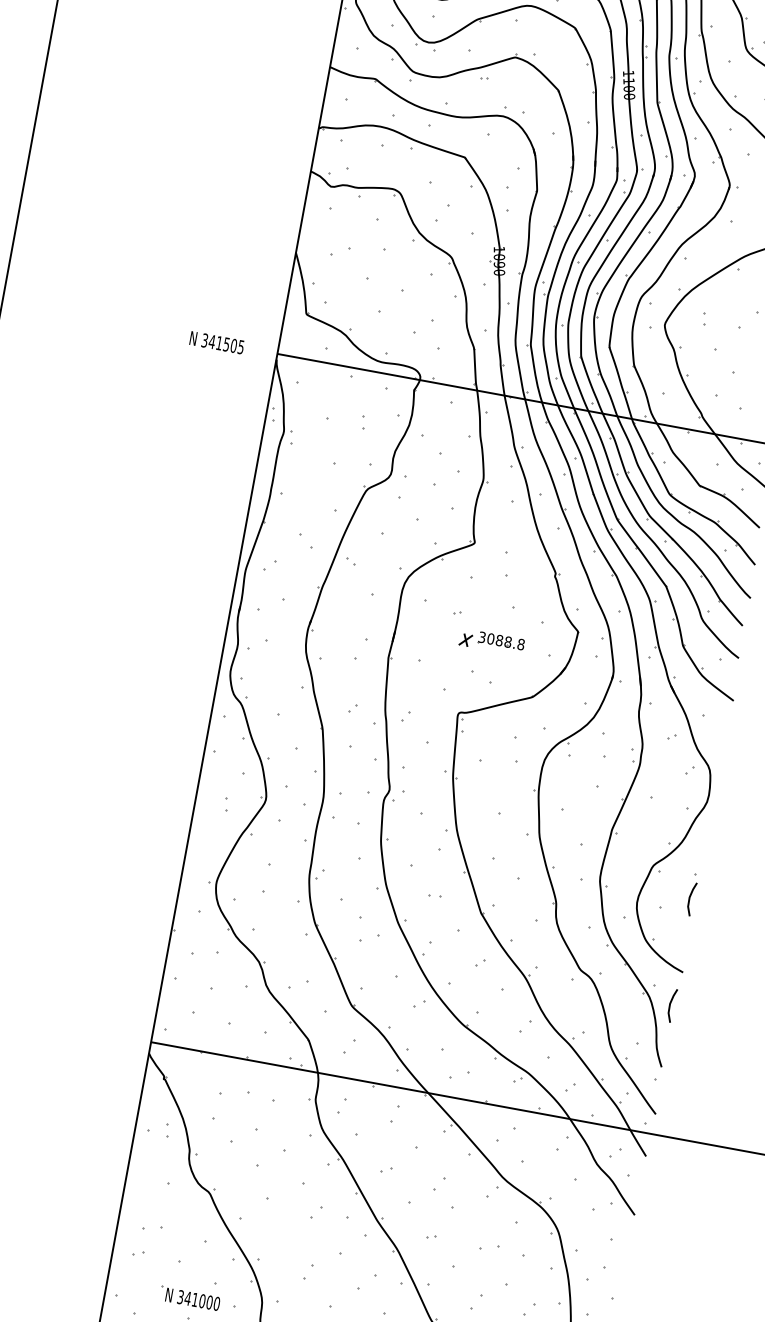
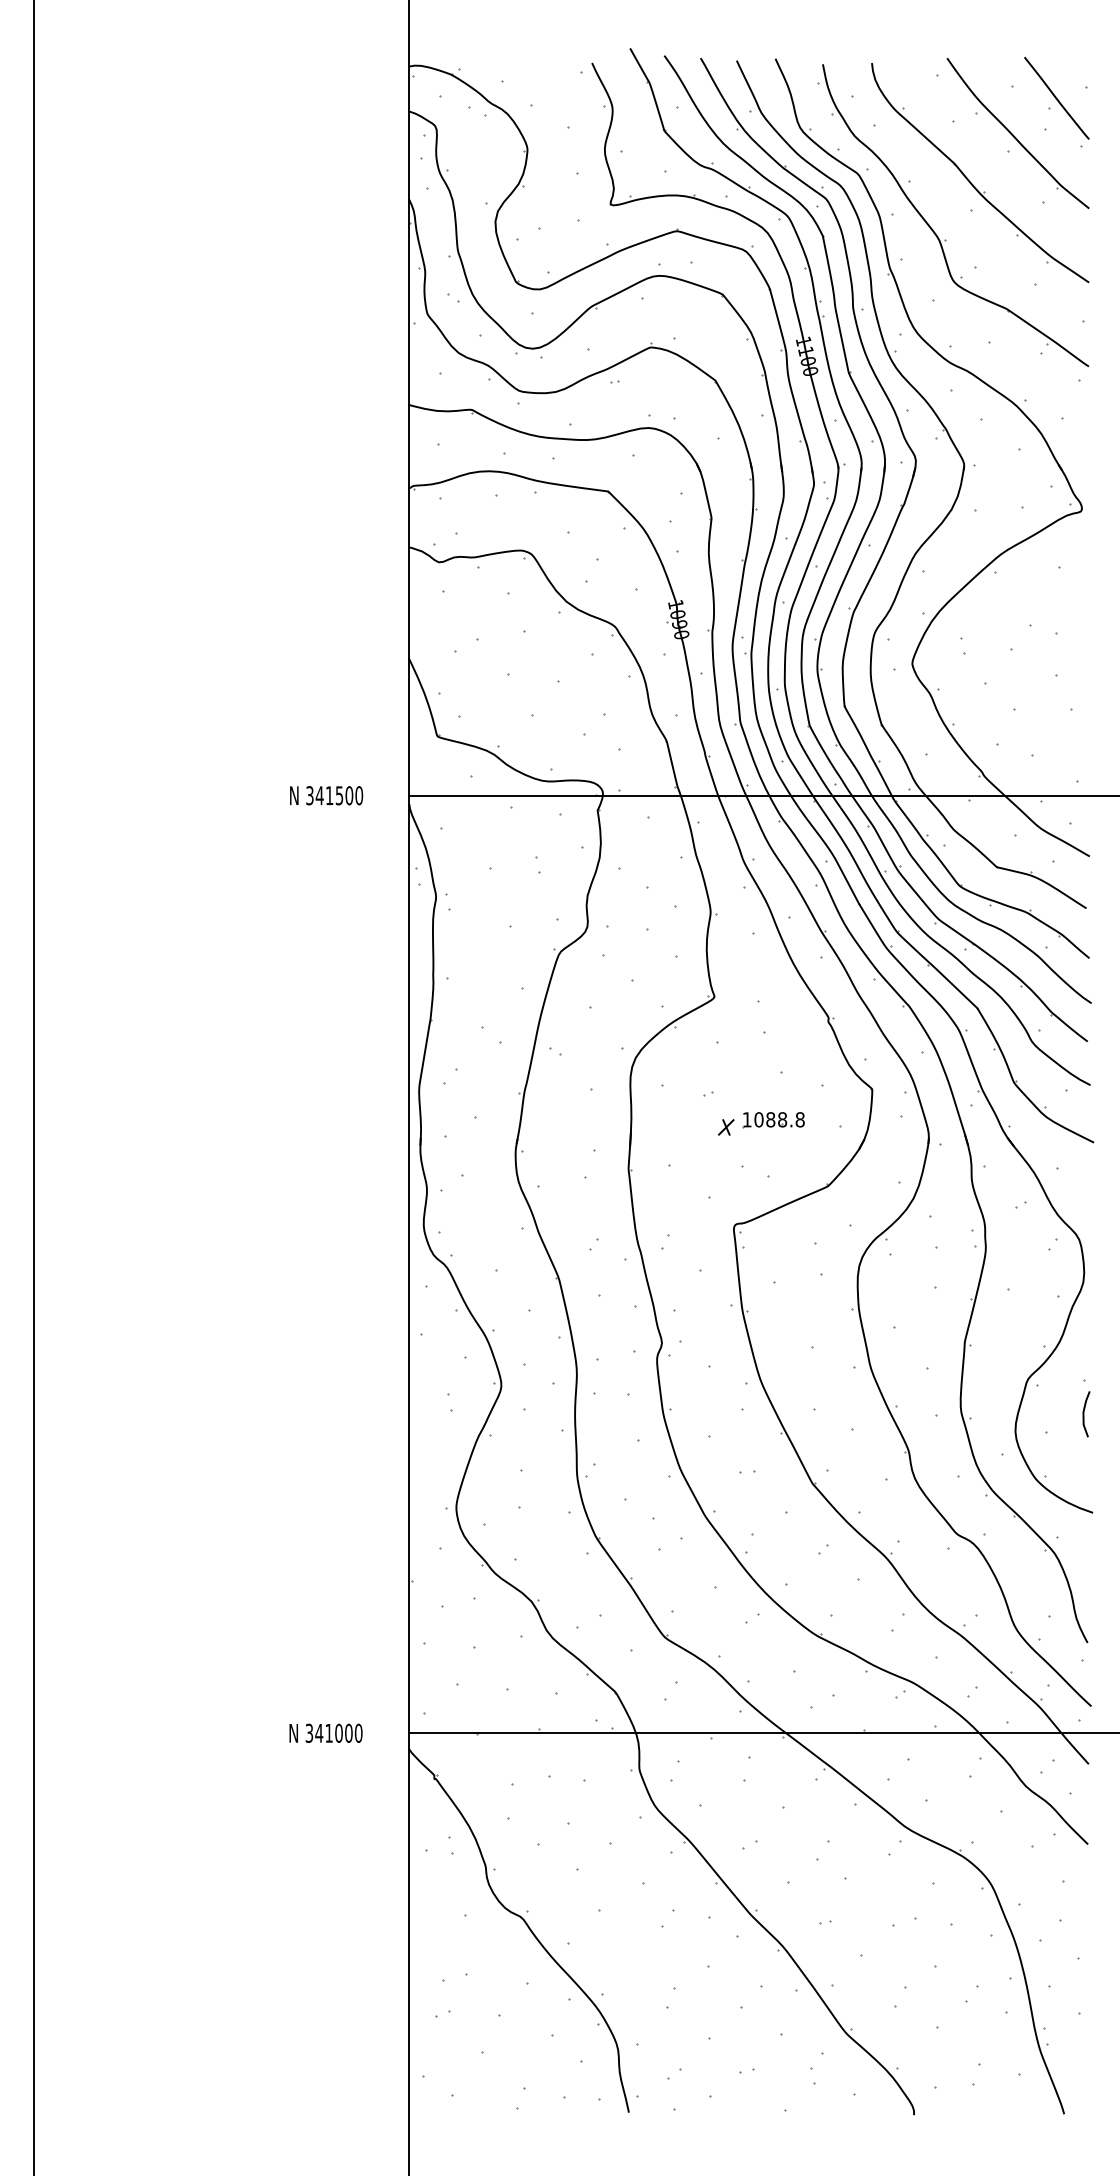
text: (241, 347) -> (359, 795), 341505 -> 341500
text: (481, 637) -> (746, 1119), 3088.8 -> 1088.8
line: (670, 1005) -> (1084, 1559), removed
text: (192, 1298) -> (325, 1732), moved

